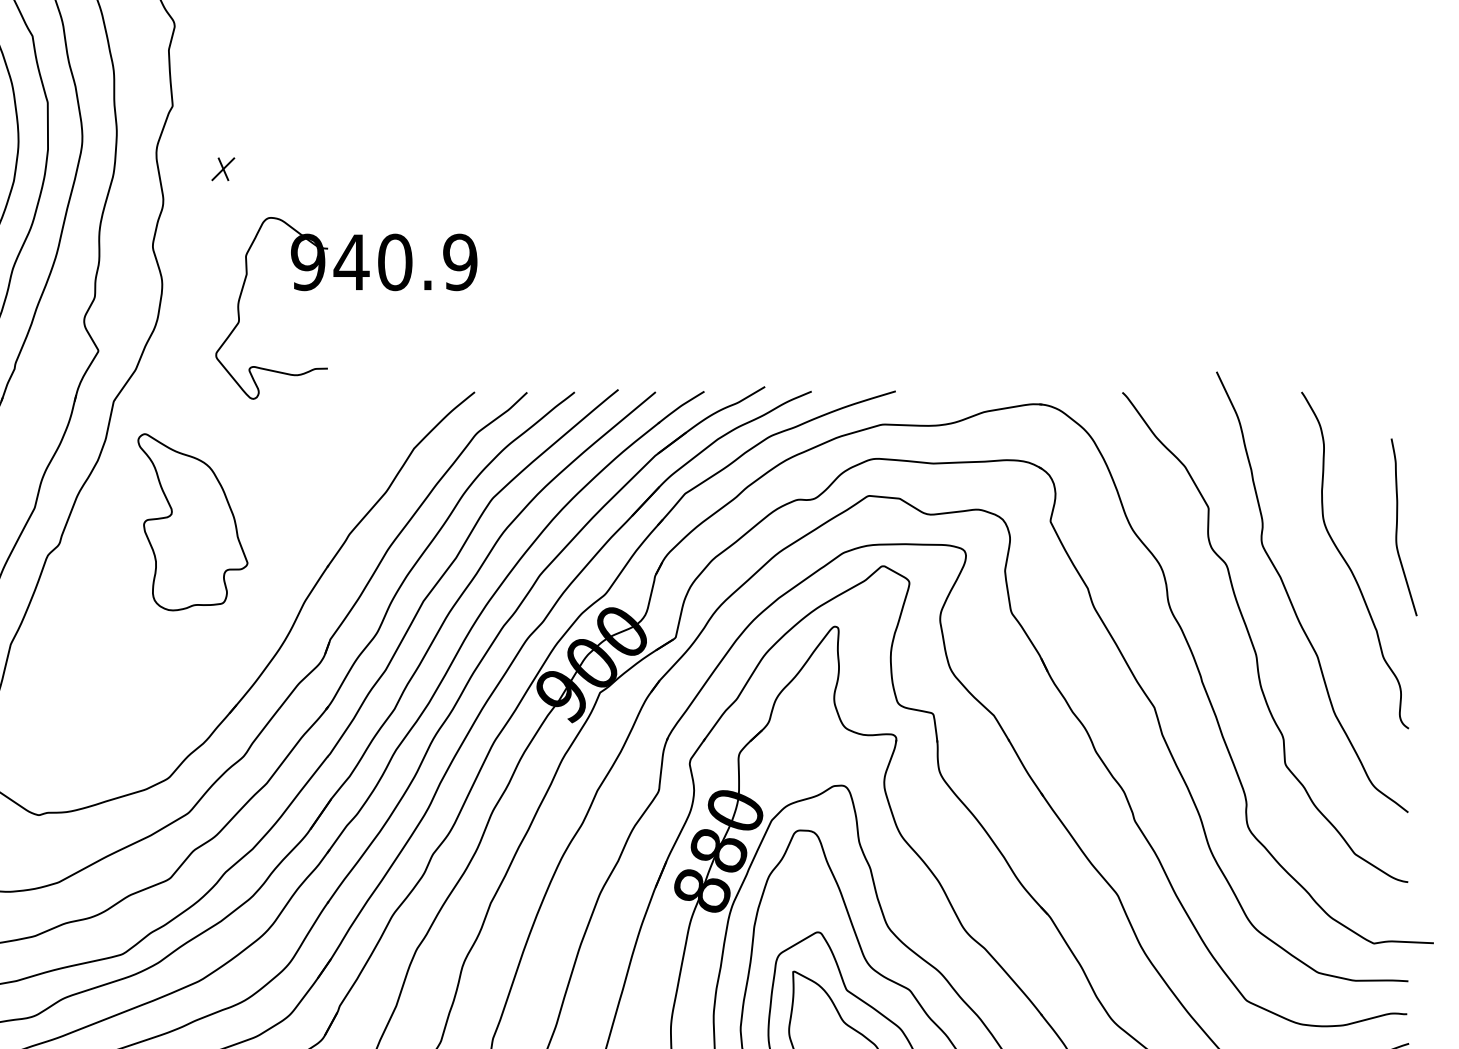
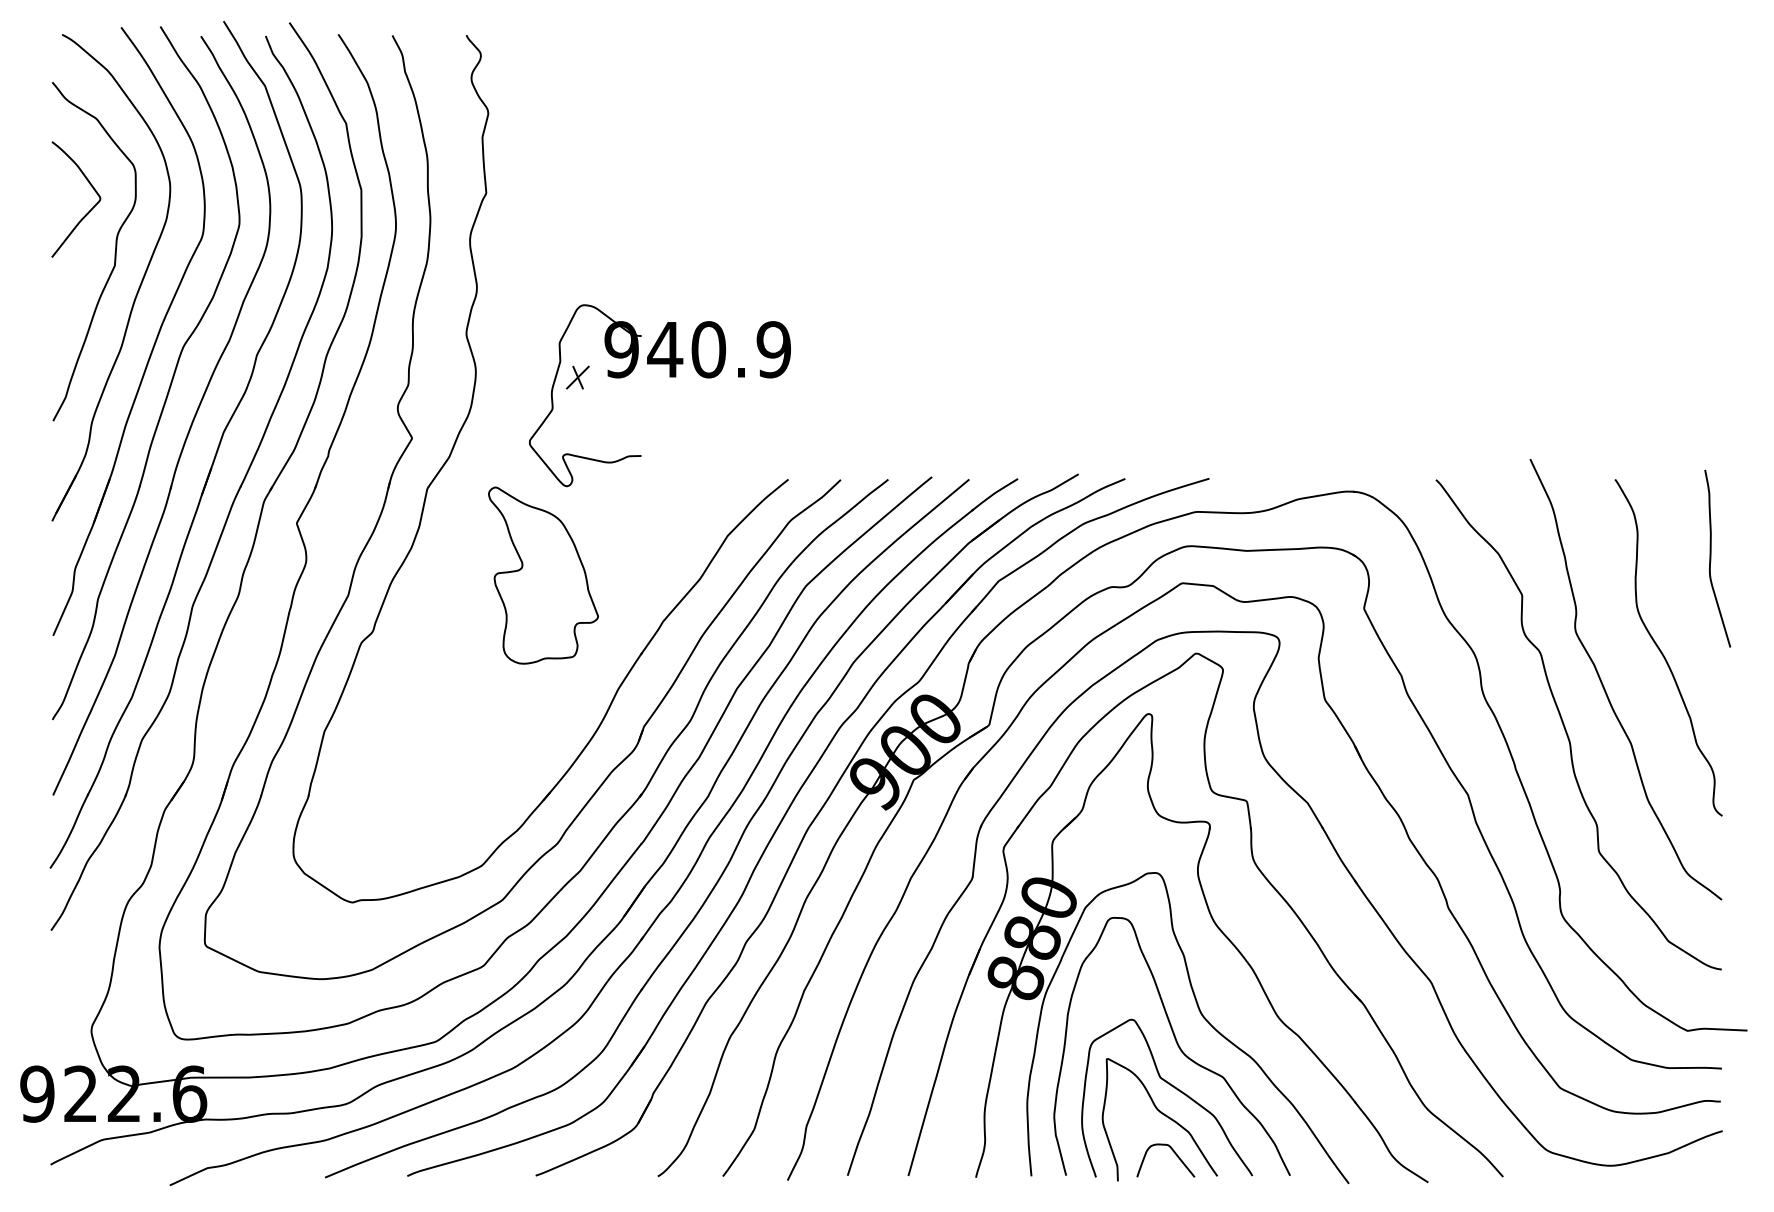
part: (222, 169) -> (577, 377), moved
part: (192, 522) -> (543, 575), moved
curve: (1397, 527) -> (1711, 558), moved

